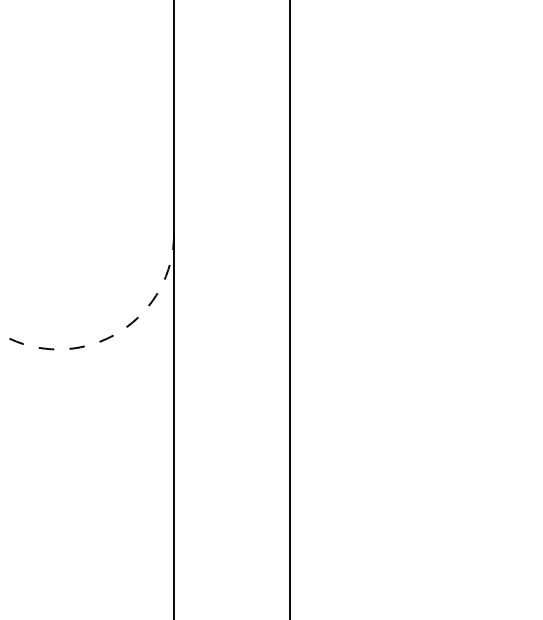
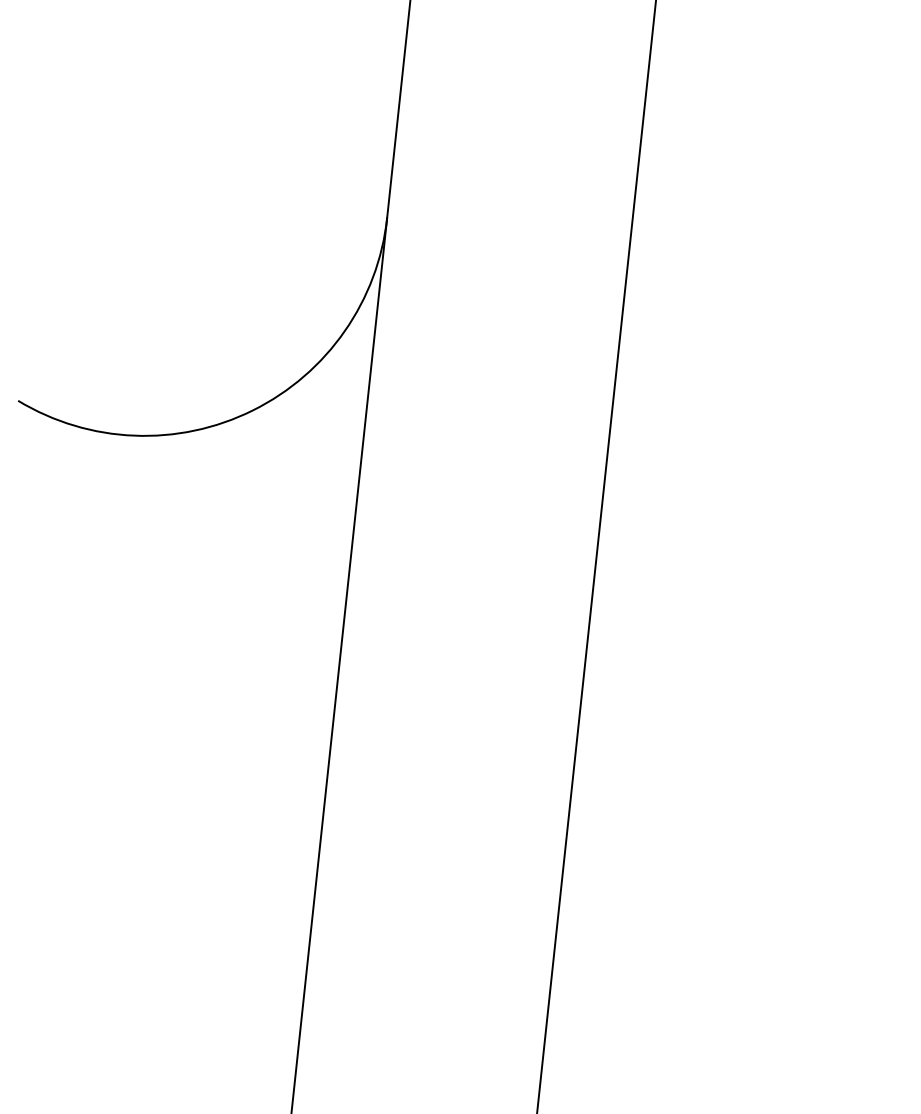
arc: (120, 331) -> (252, 410), dashed -> solid

